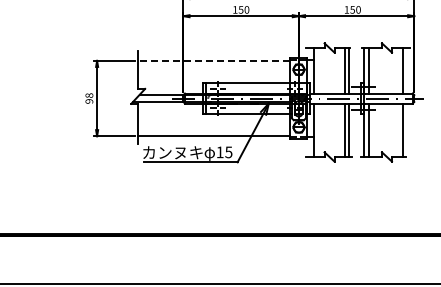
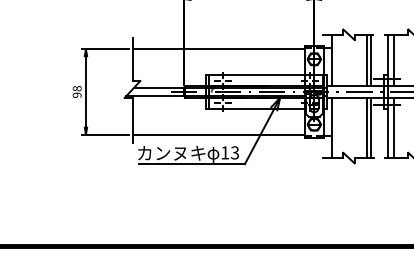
line: (213, 60) -> (217, 48), dashed -> solid
text: (228, 151) -> (234, 151), 15 -> 13

